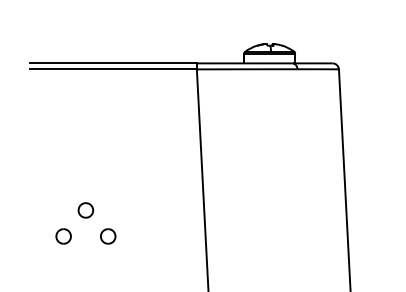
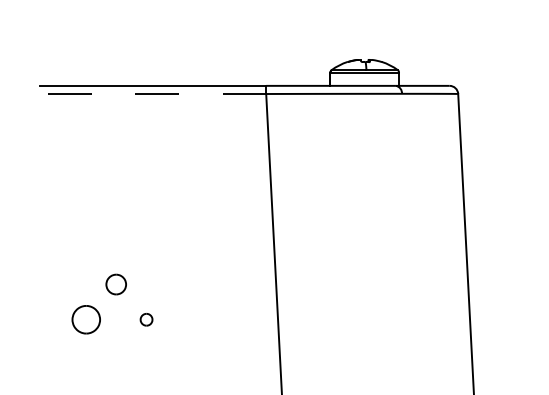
line: (113, 69) -> (153, 94), solid -> dashed
part: (63, 236) -> (85, 319), size x1.4
part: (108, 236) -> (146, 319), size x0.6

